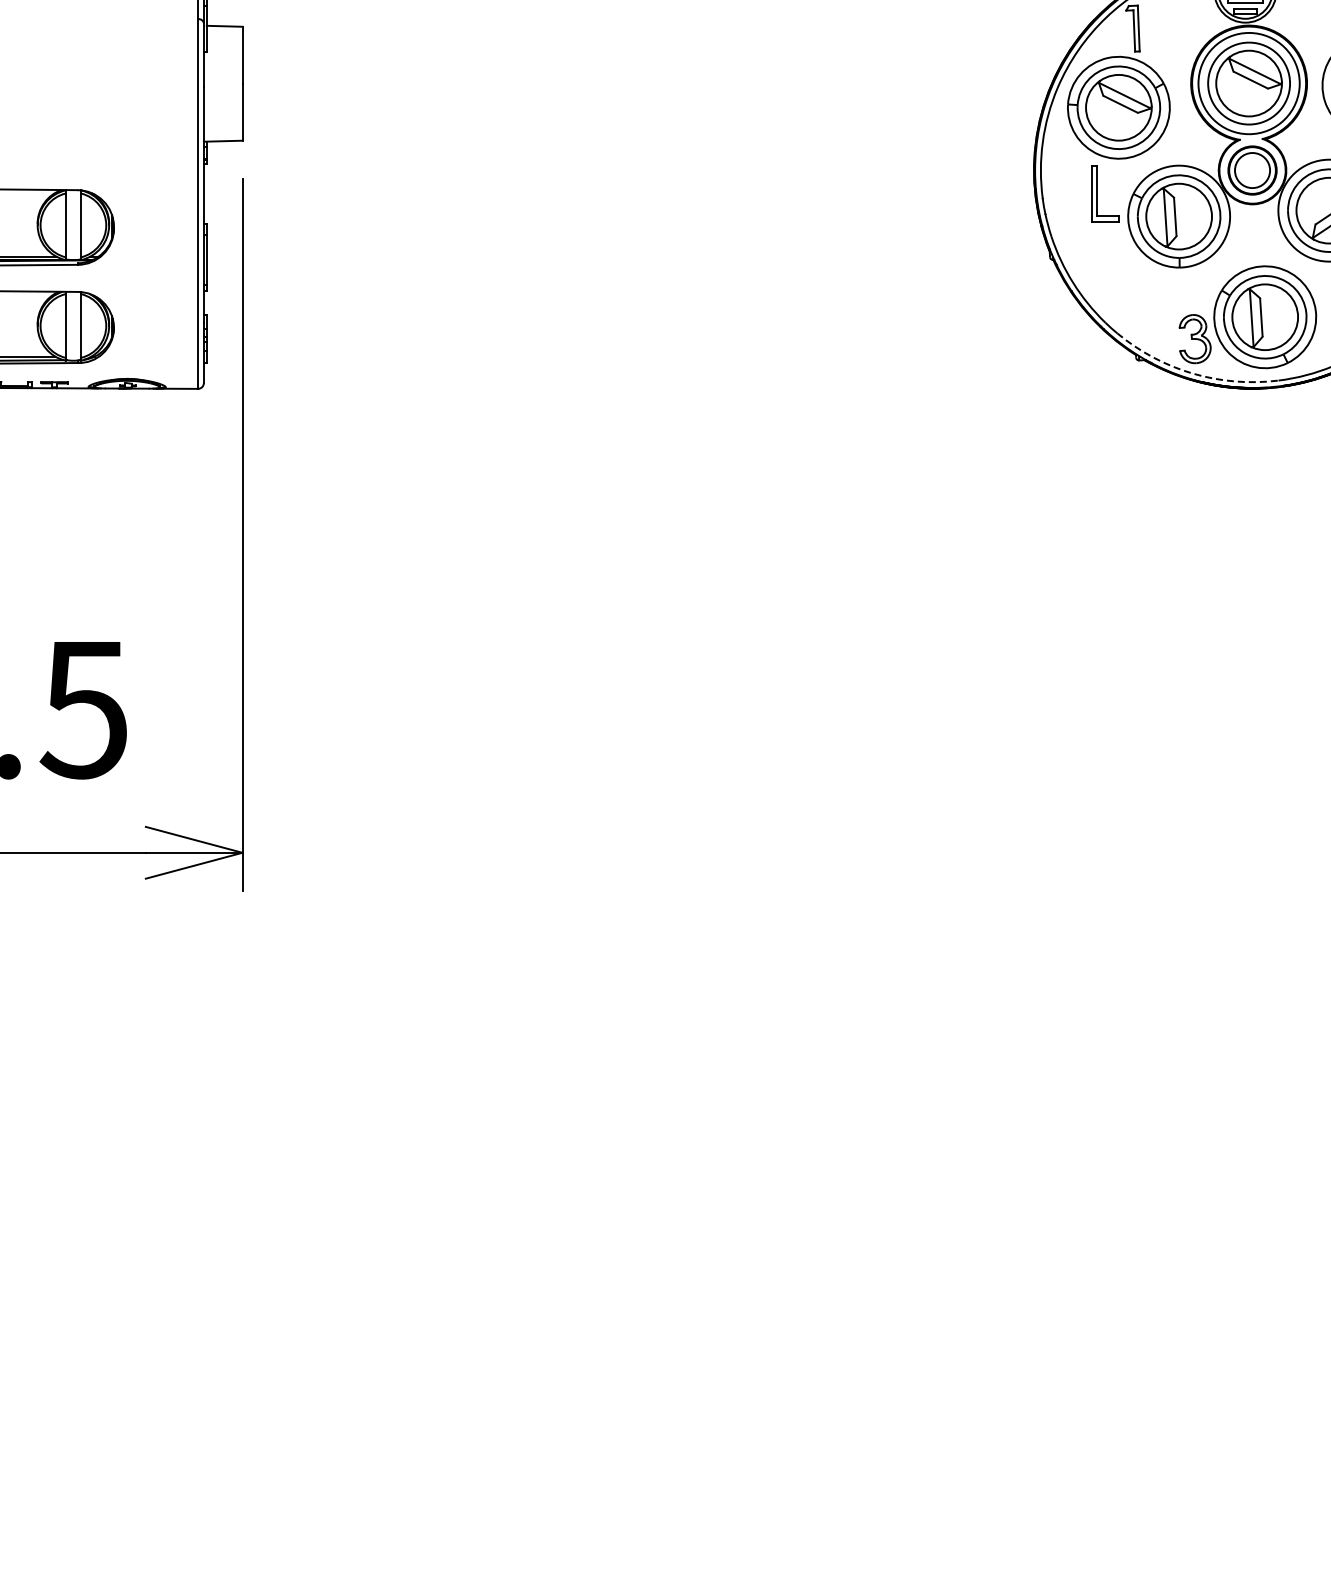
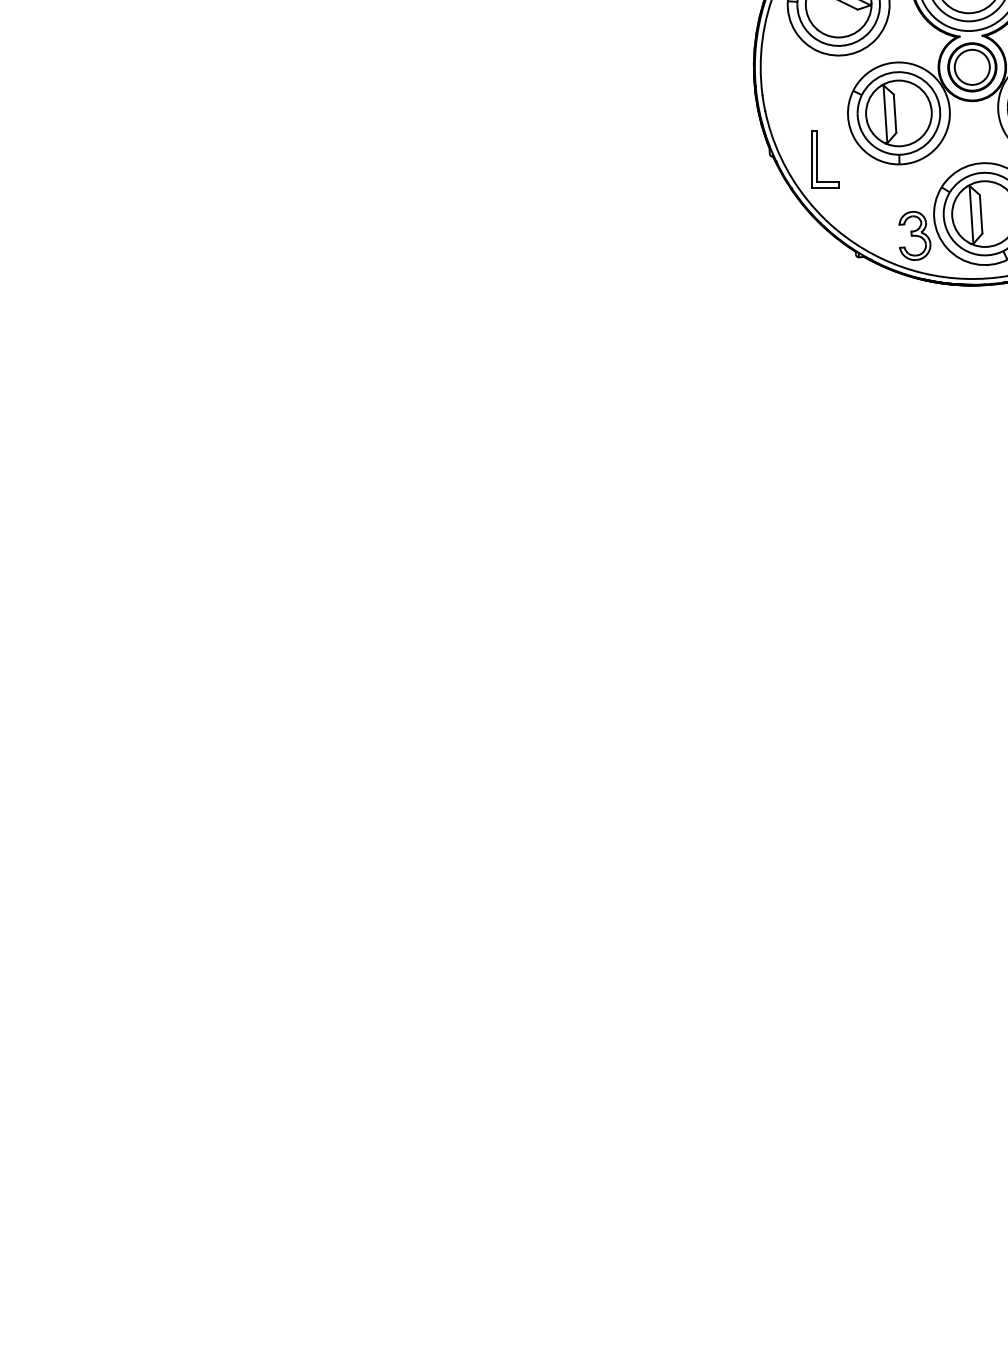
part: (1097, 193) -> (817, 159), moved
arc: (1193, 373) -> (913, 270), dashed -> solid

